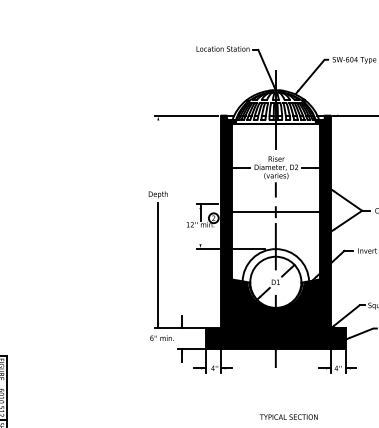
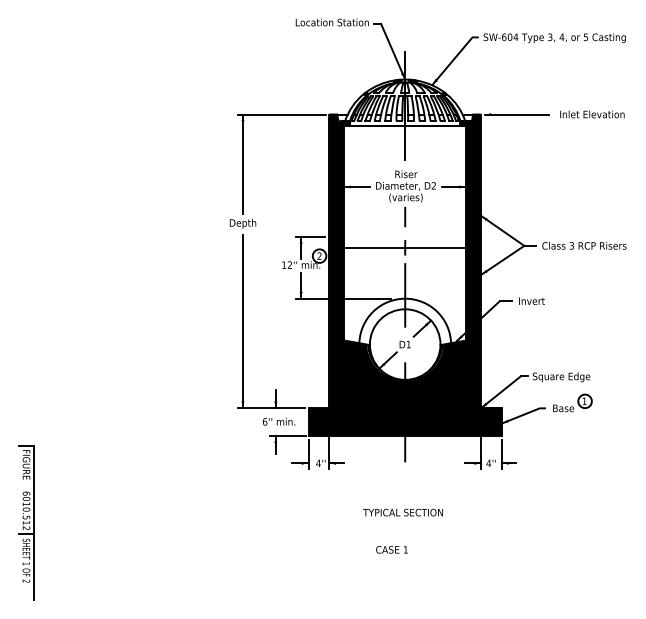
line: (157, 151) -> (242, 163), added
line: (200, 239) -> (301, 285), added
text: (161, 338) -> (278, 421), moved
text: (288, 417) -> (402, 512), moved

